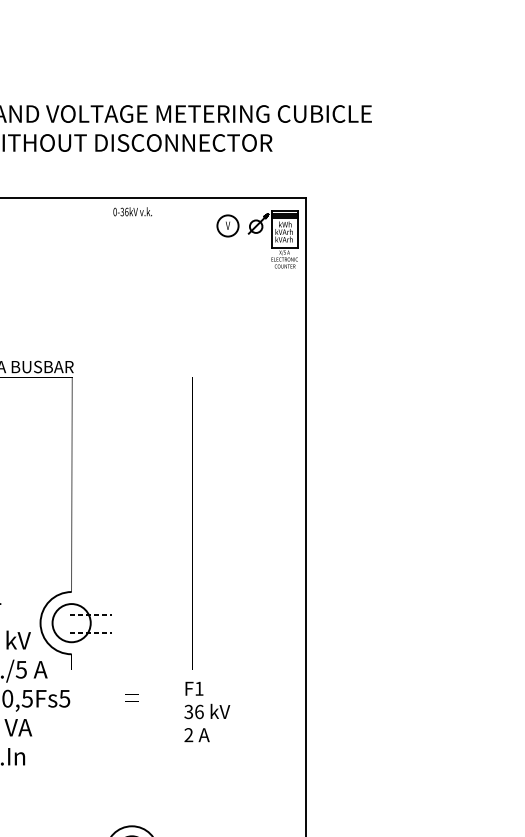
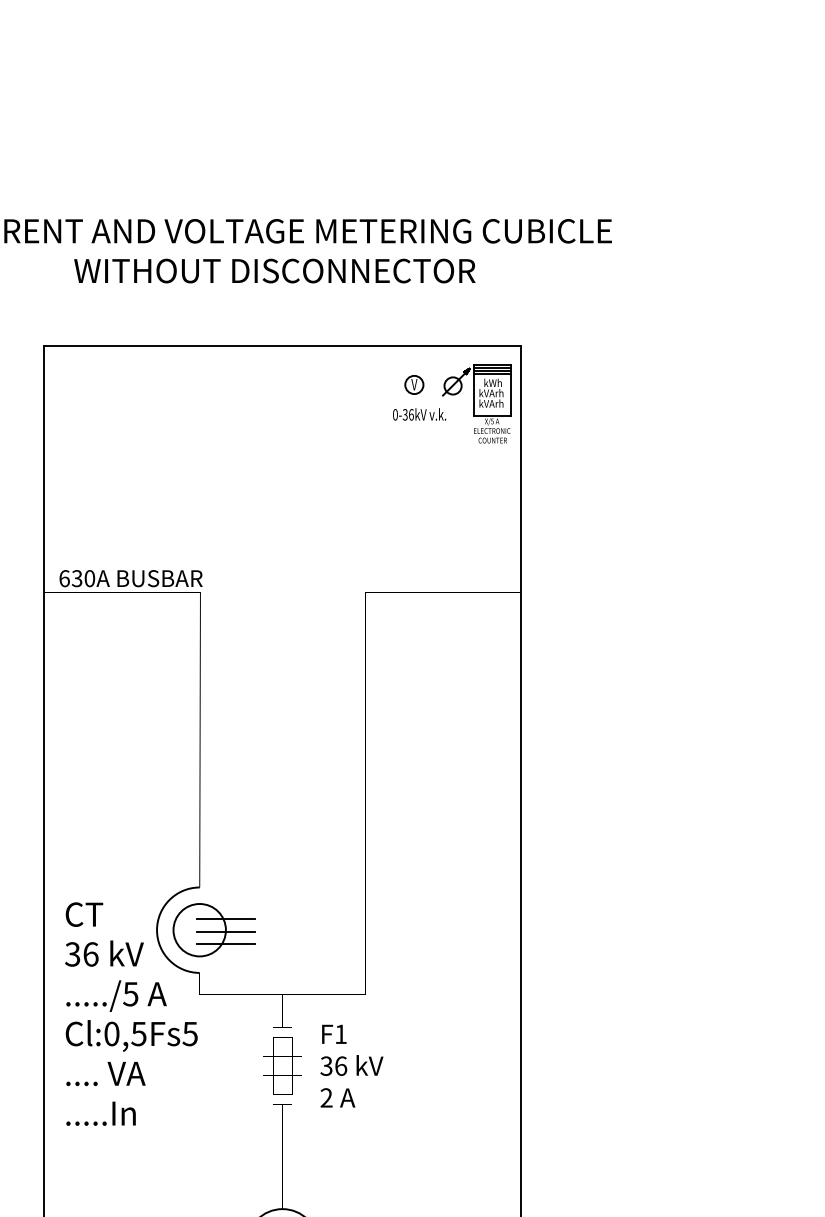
text: (132, 211) -> (419, 414), moved
circle: (228, 225) -> (414, 384), size x0.62
line: (91, 615) -> (226, 919), dashed -> solid
line: (90, 624) -> (225, 931), added
line: (91, 632) -> (226, 943), dashed -> solid
text: (206, 711) -> (351, 1065), moved

